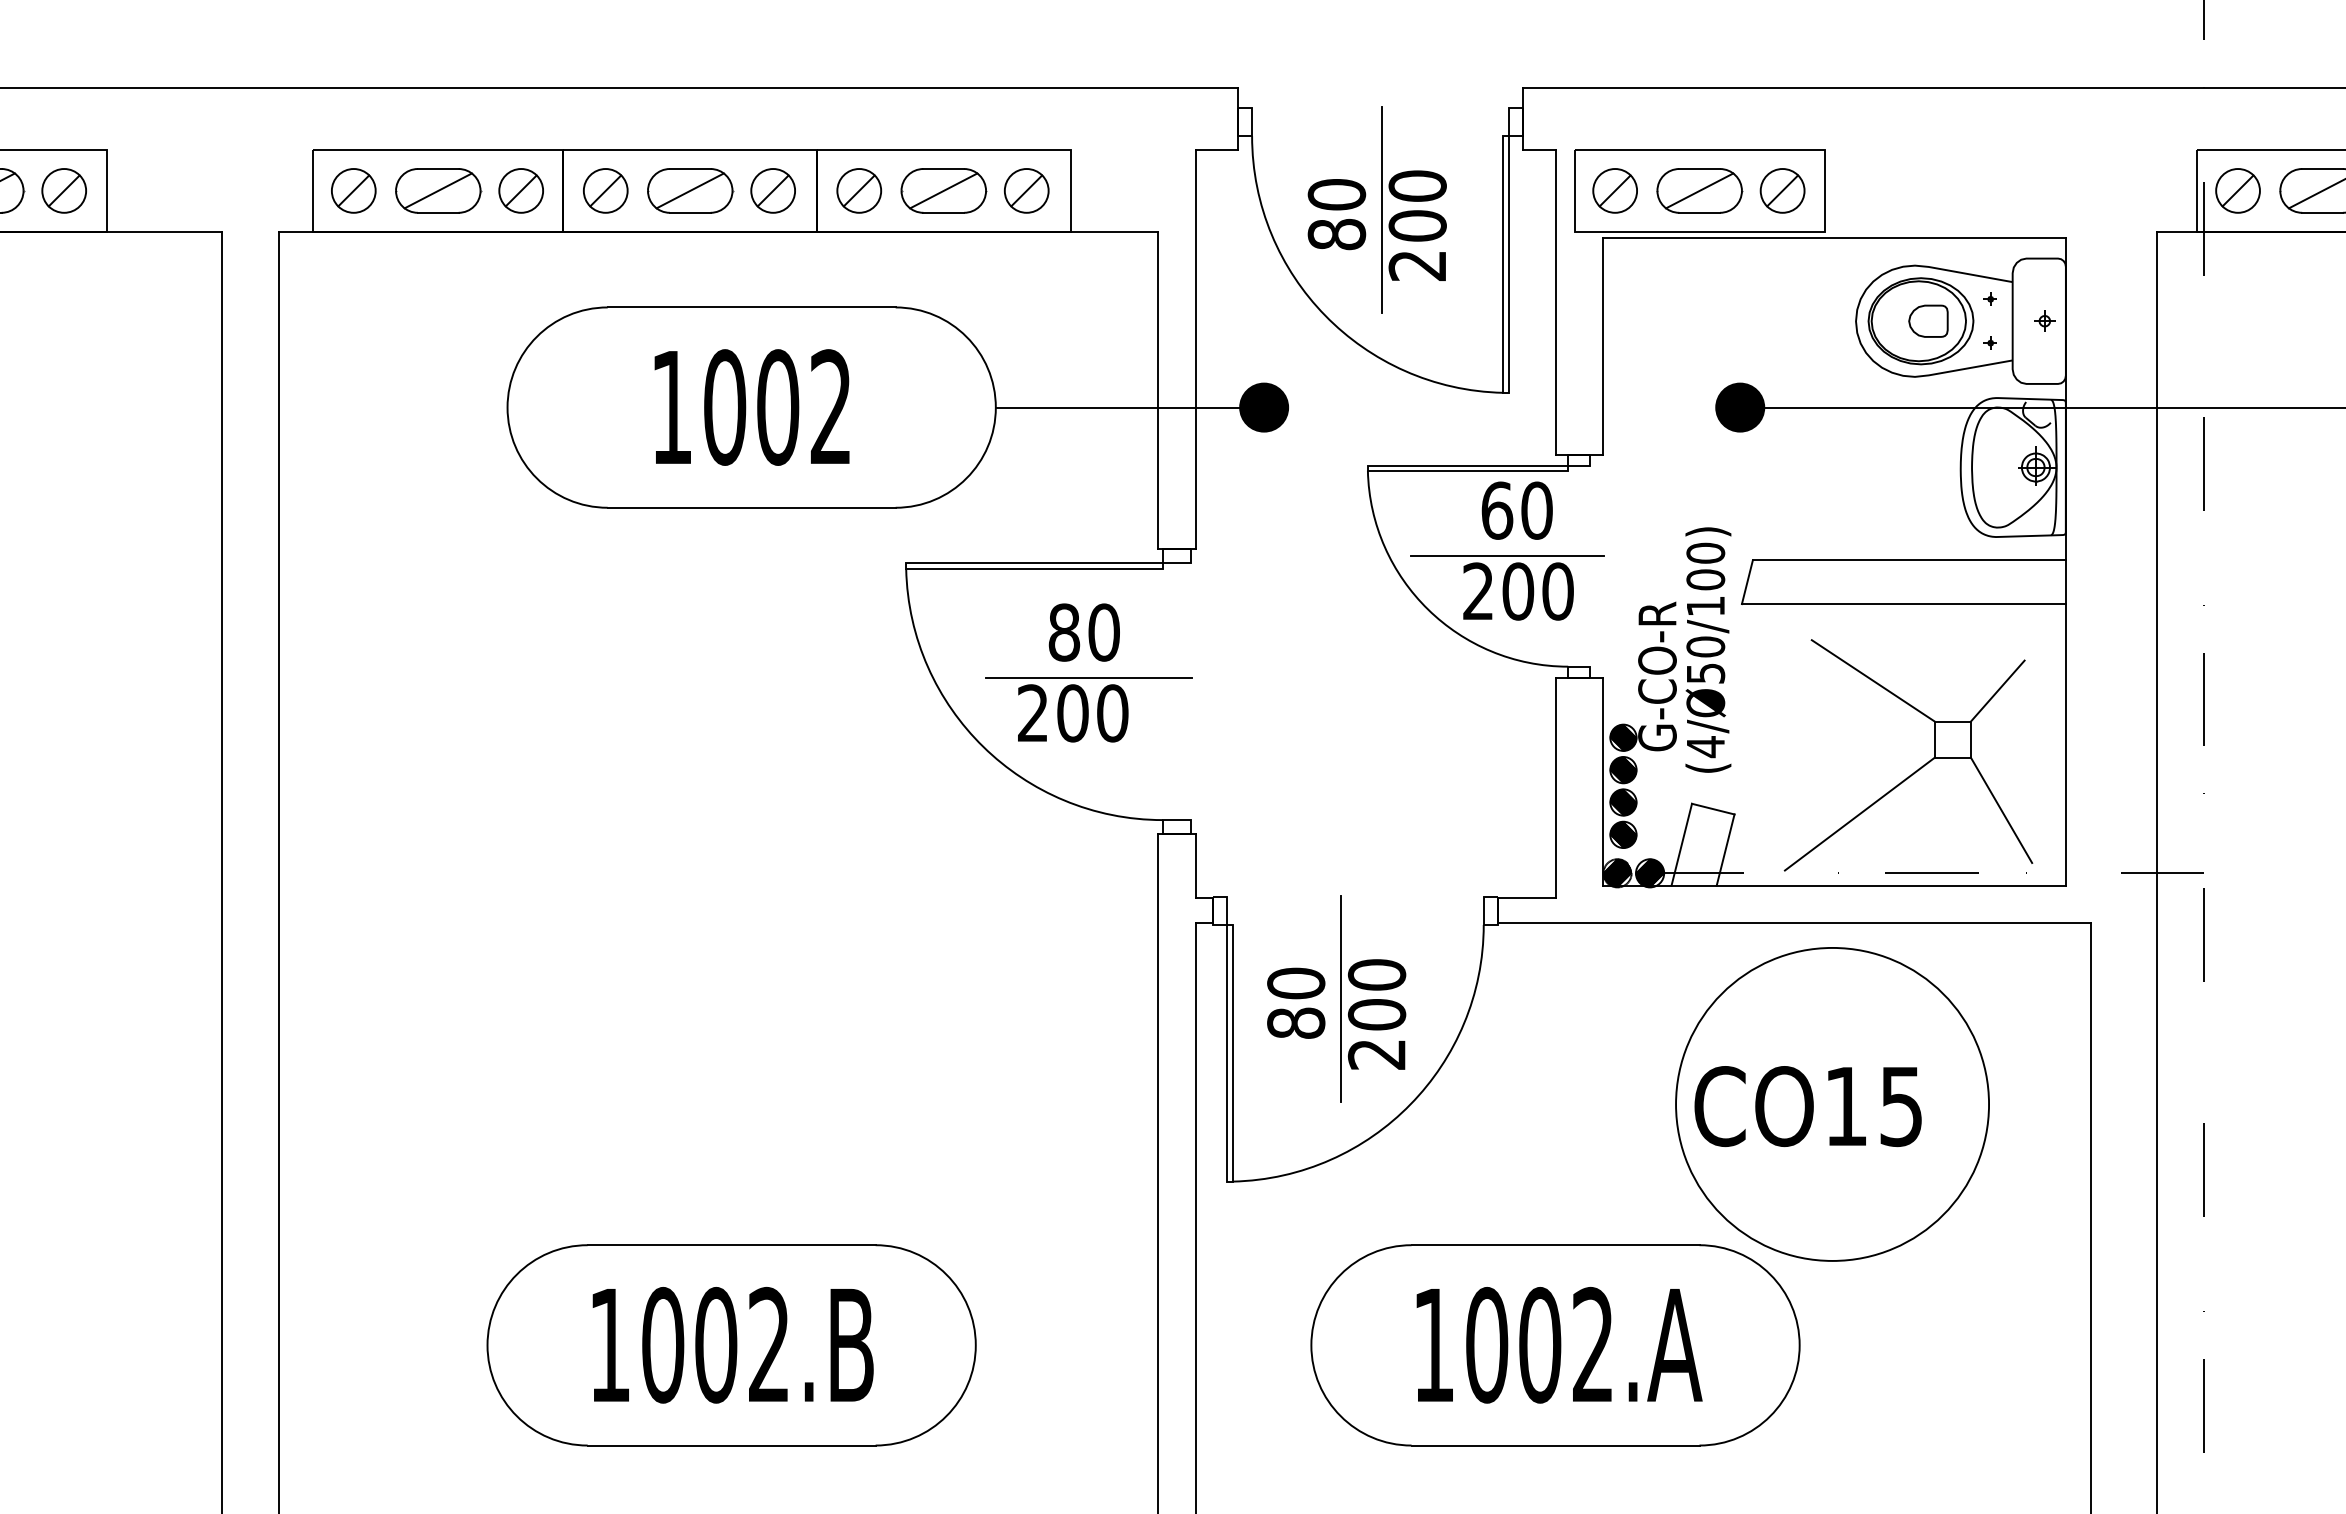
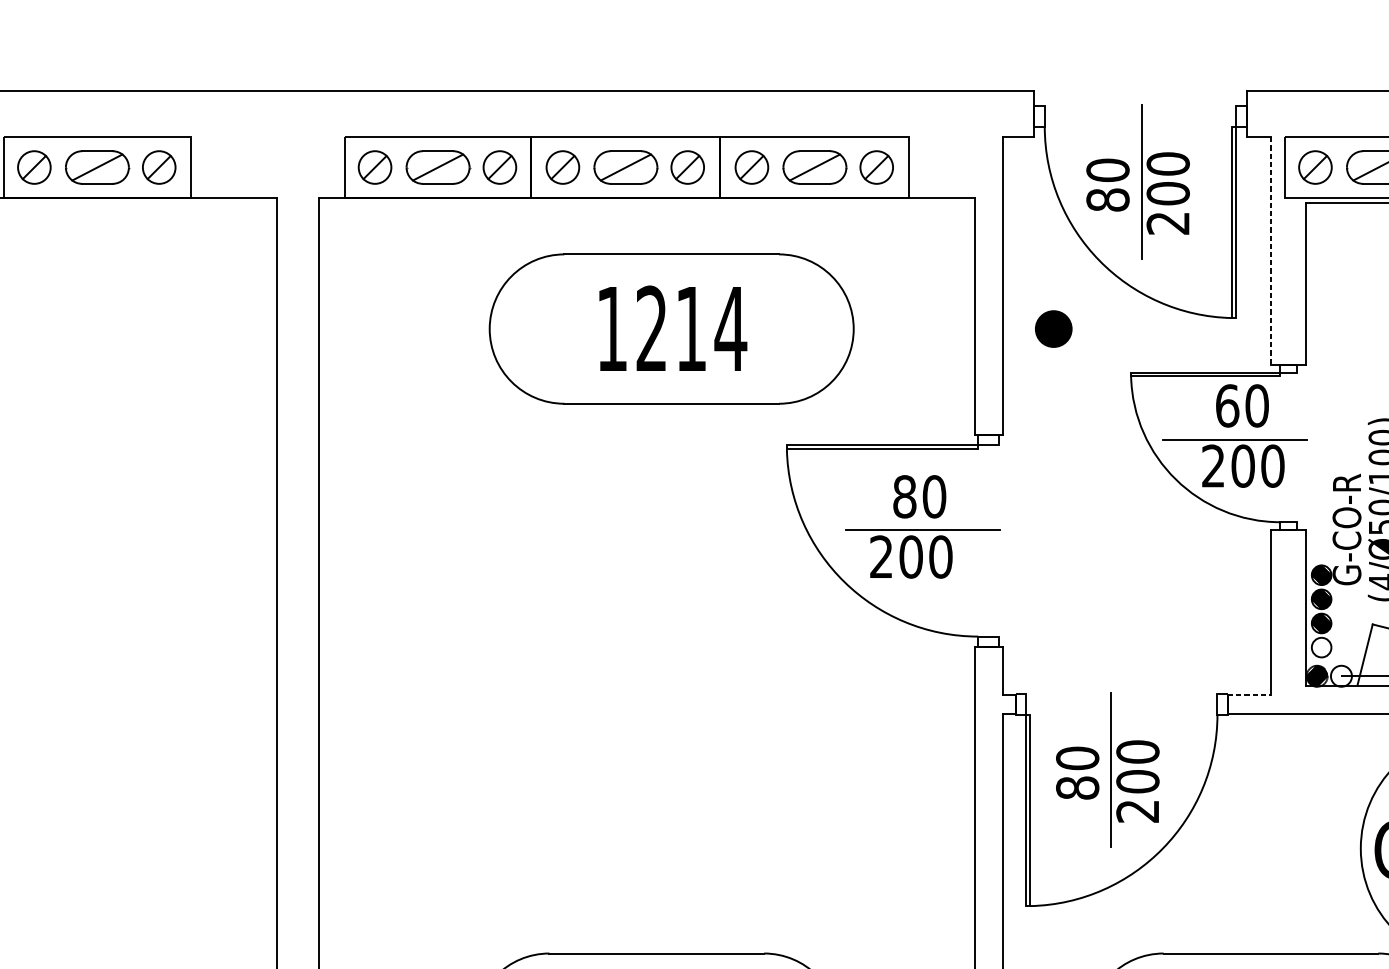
line: (1555, 302) -> (1270, 250), solid -> dashed
text: (778, 407) -> (691, 329), 1002 -> 1214
line: (1129, 407) -> (953, 329), removed
hatch: (1623, 834) -> (1321, 647), removed
hatch: (1650, 873) -> (1341, 676), removed
line: (1526, 898) -> (1249, 695), solid -> dashed

